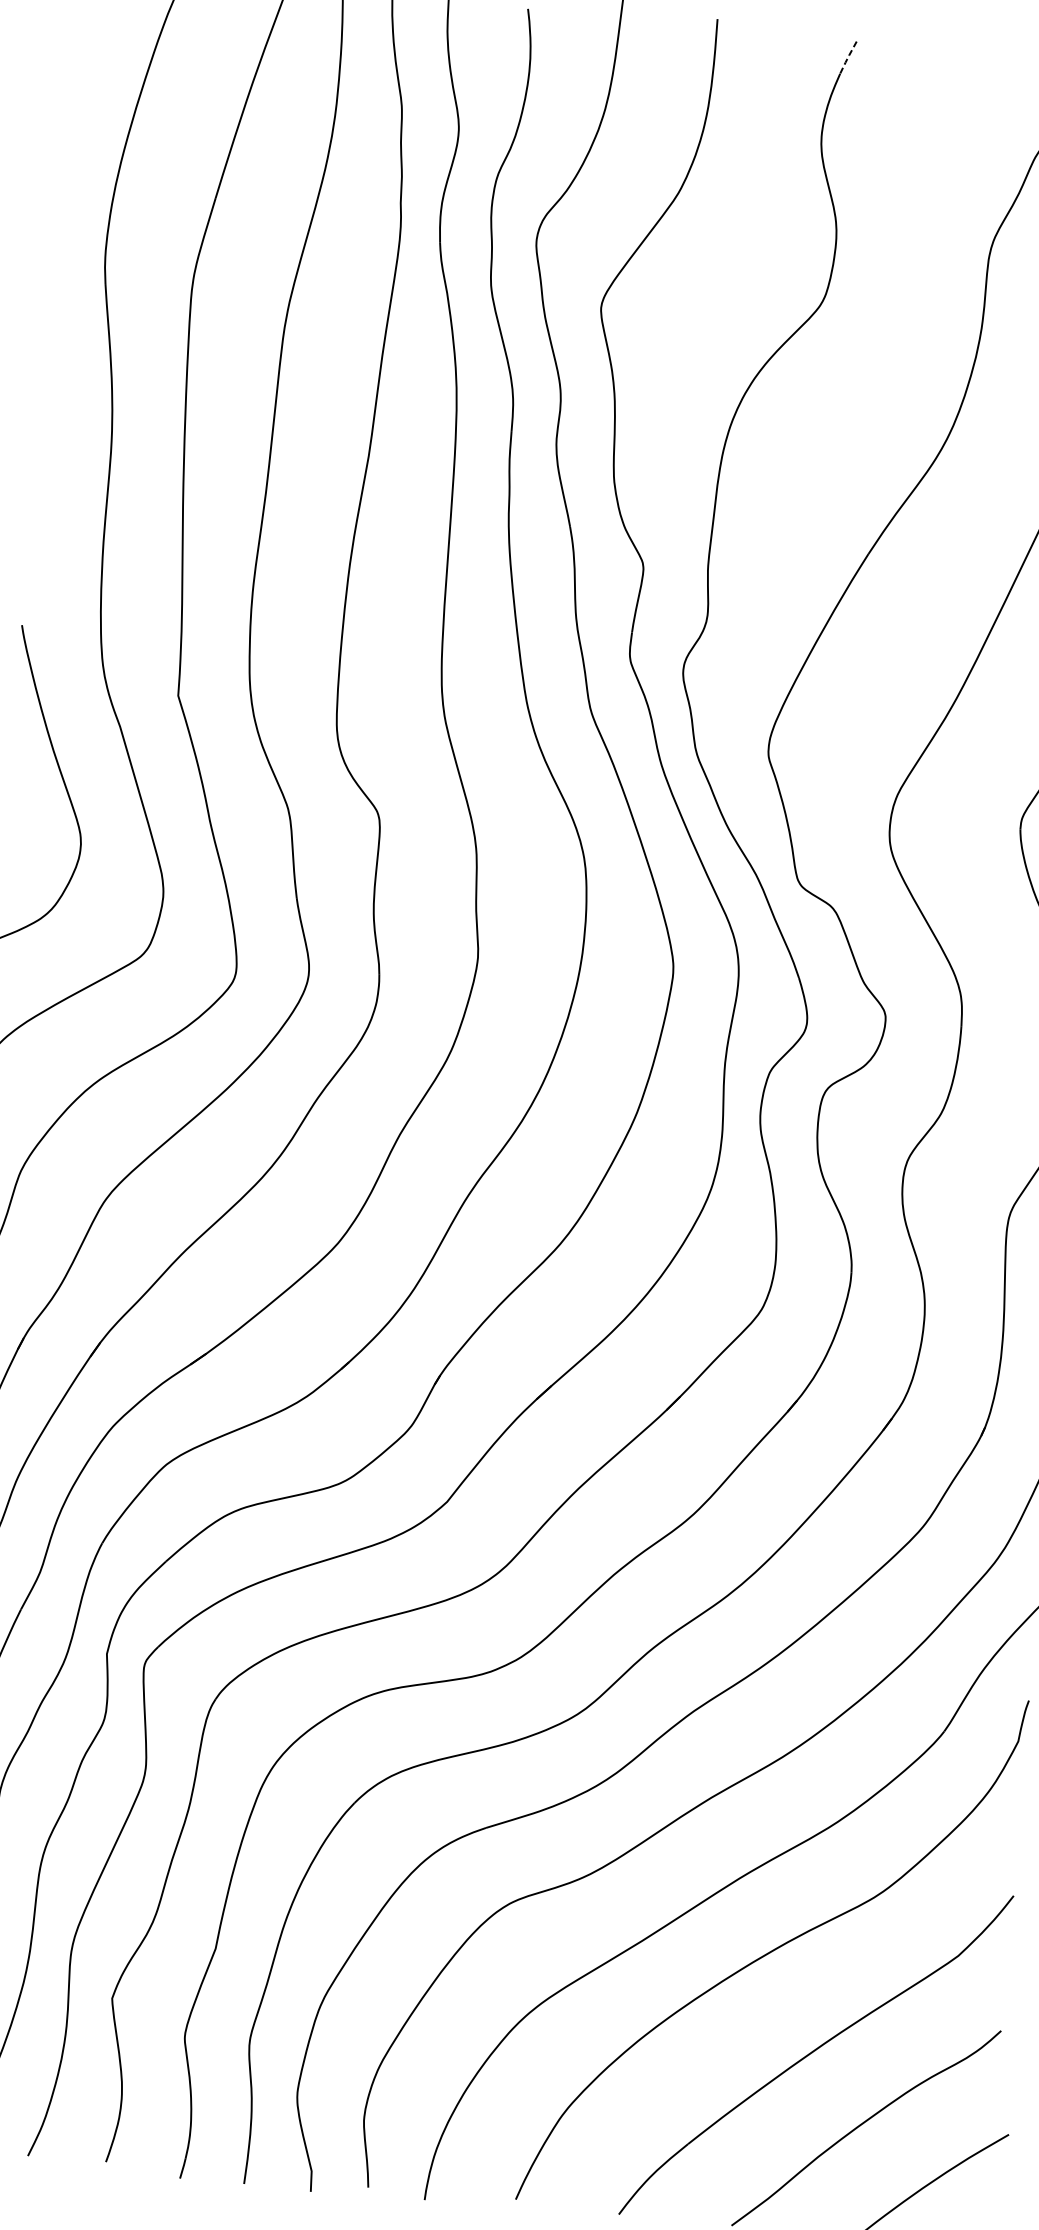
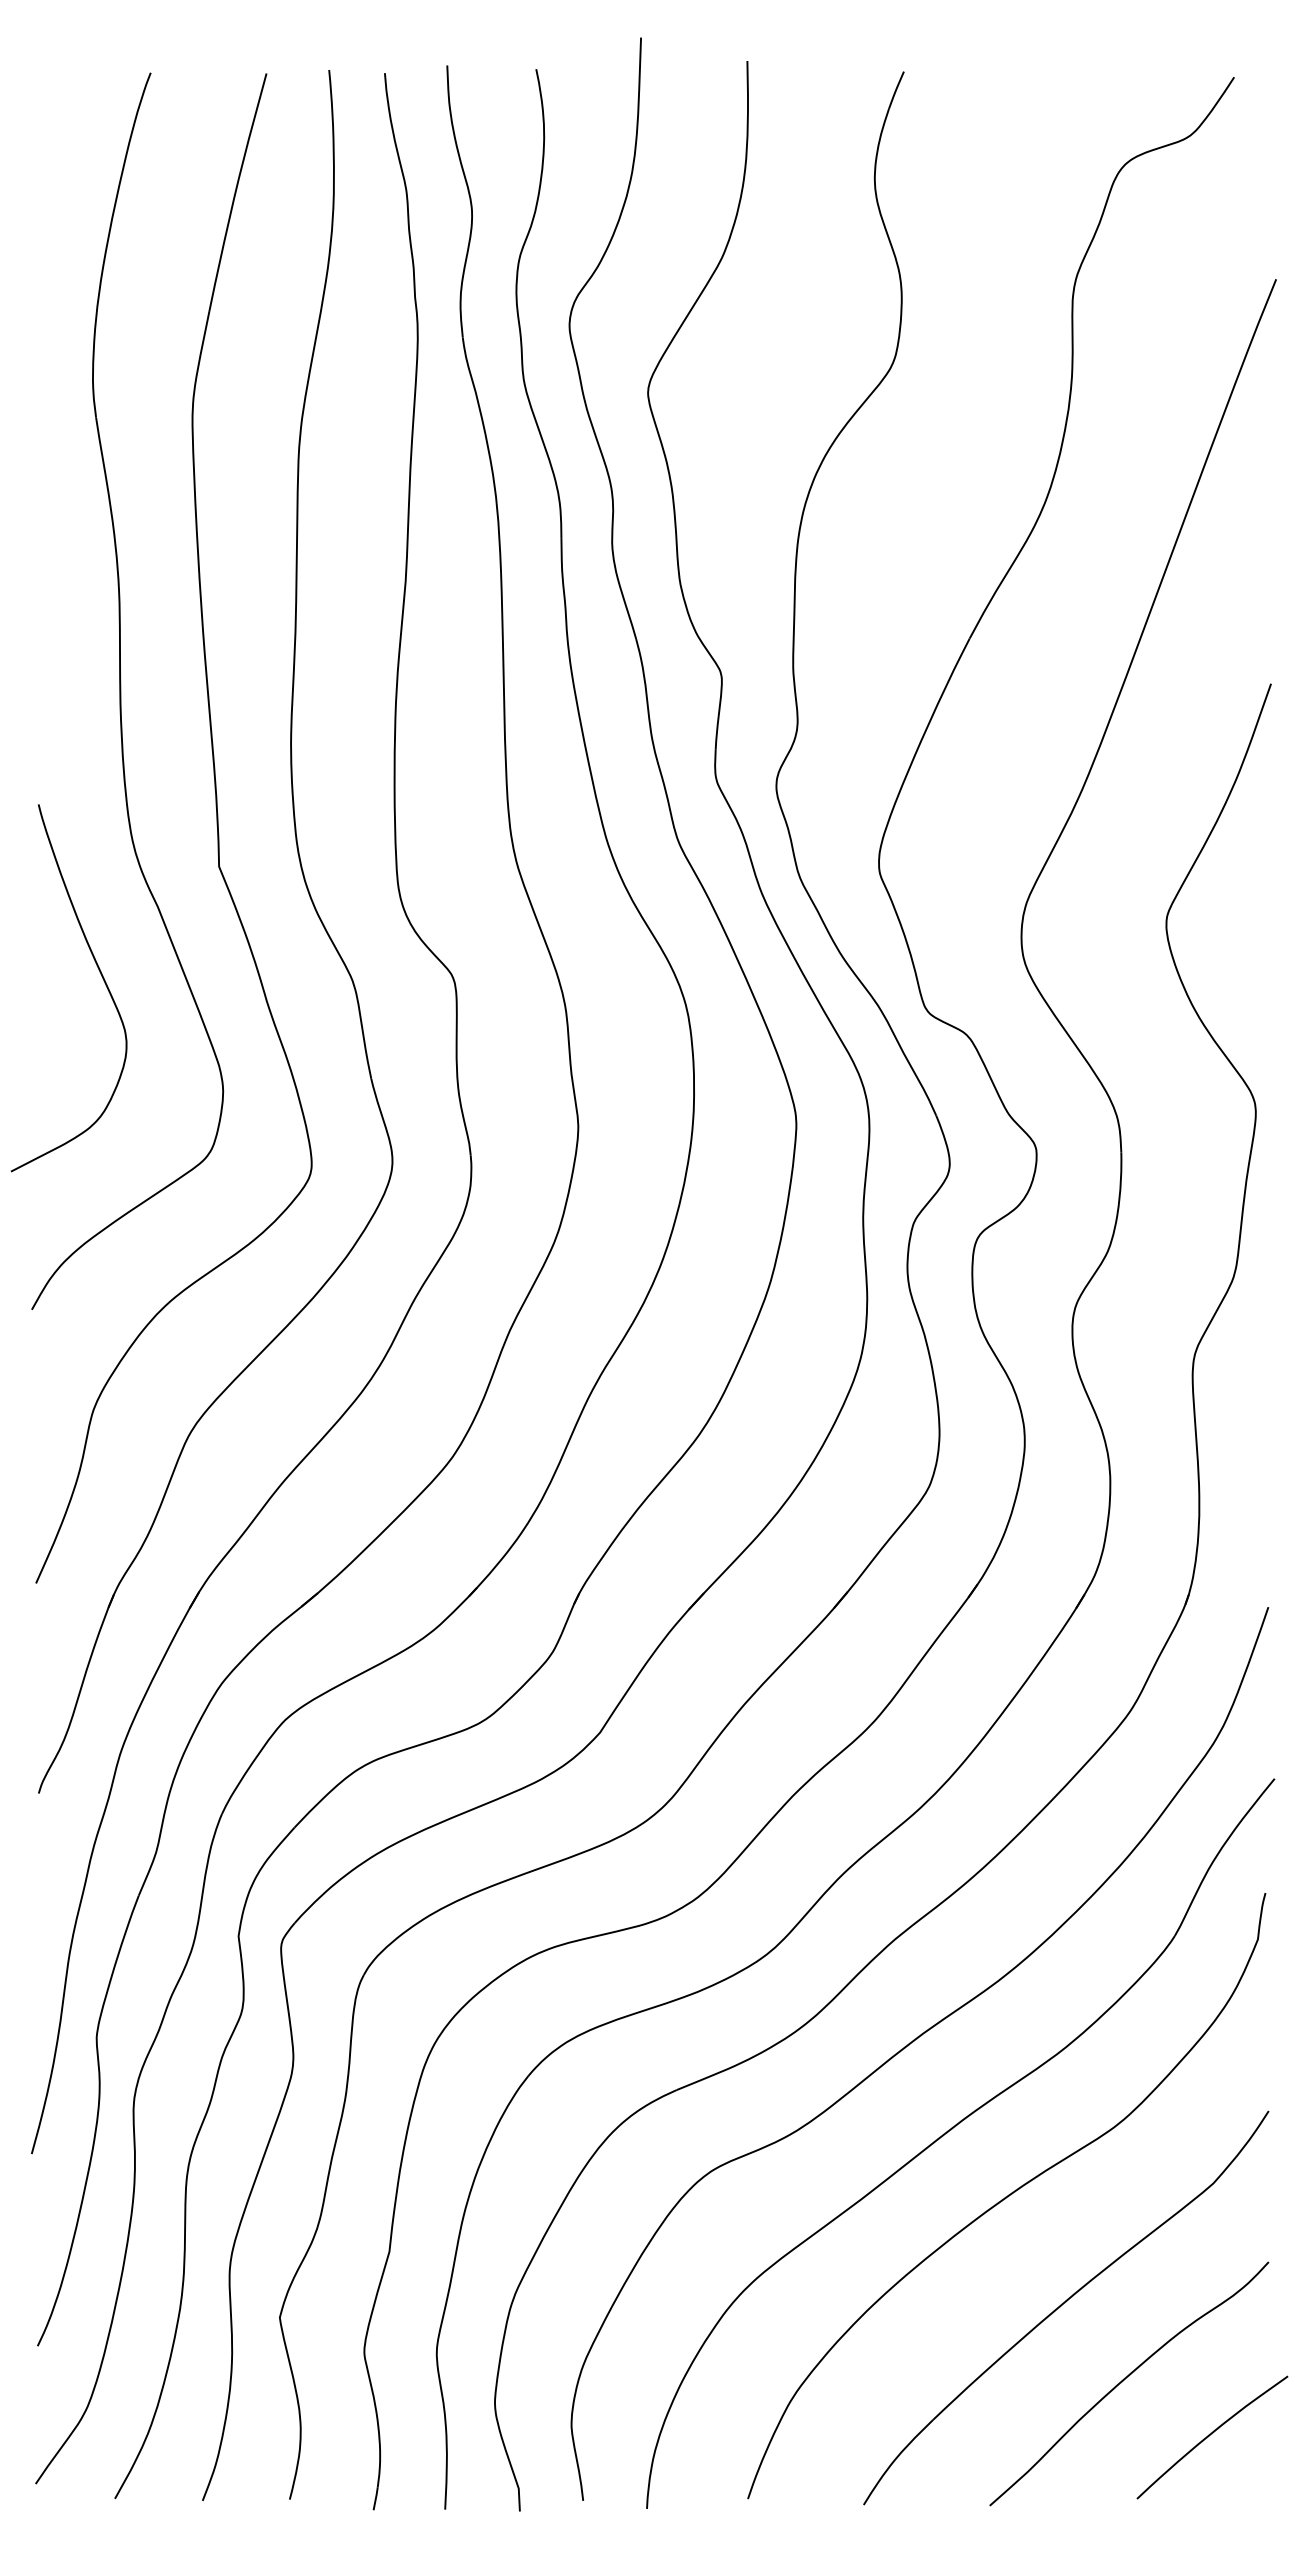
line: (848, 57) -> (896, 90), dashed -> solid

